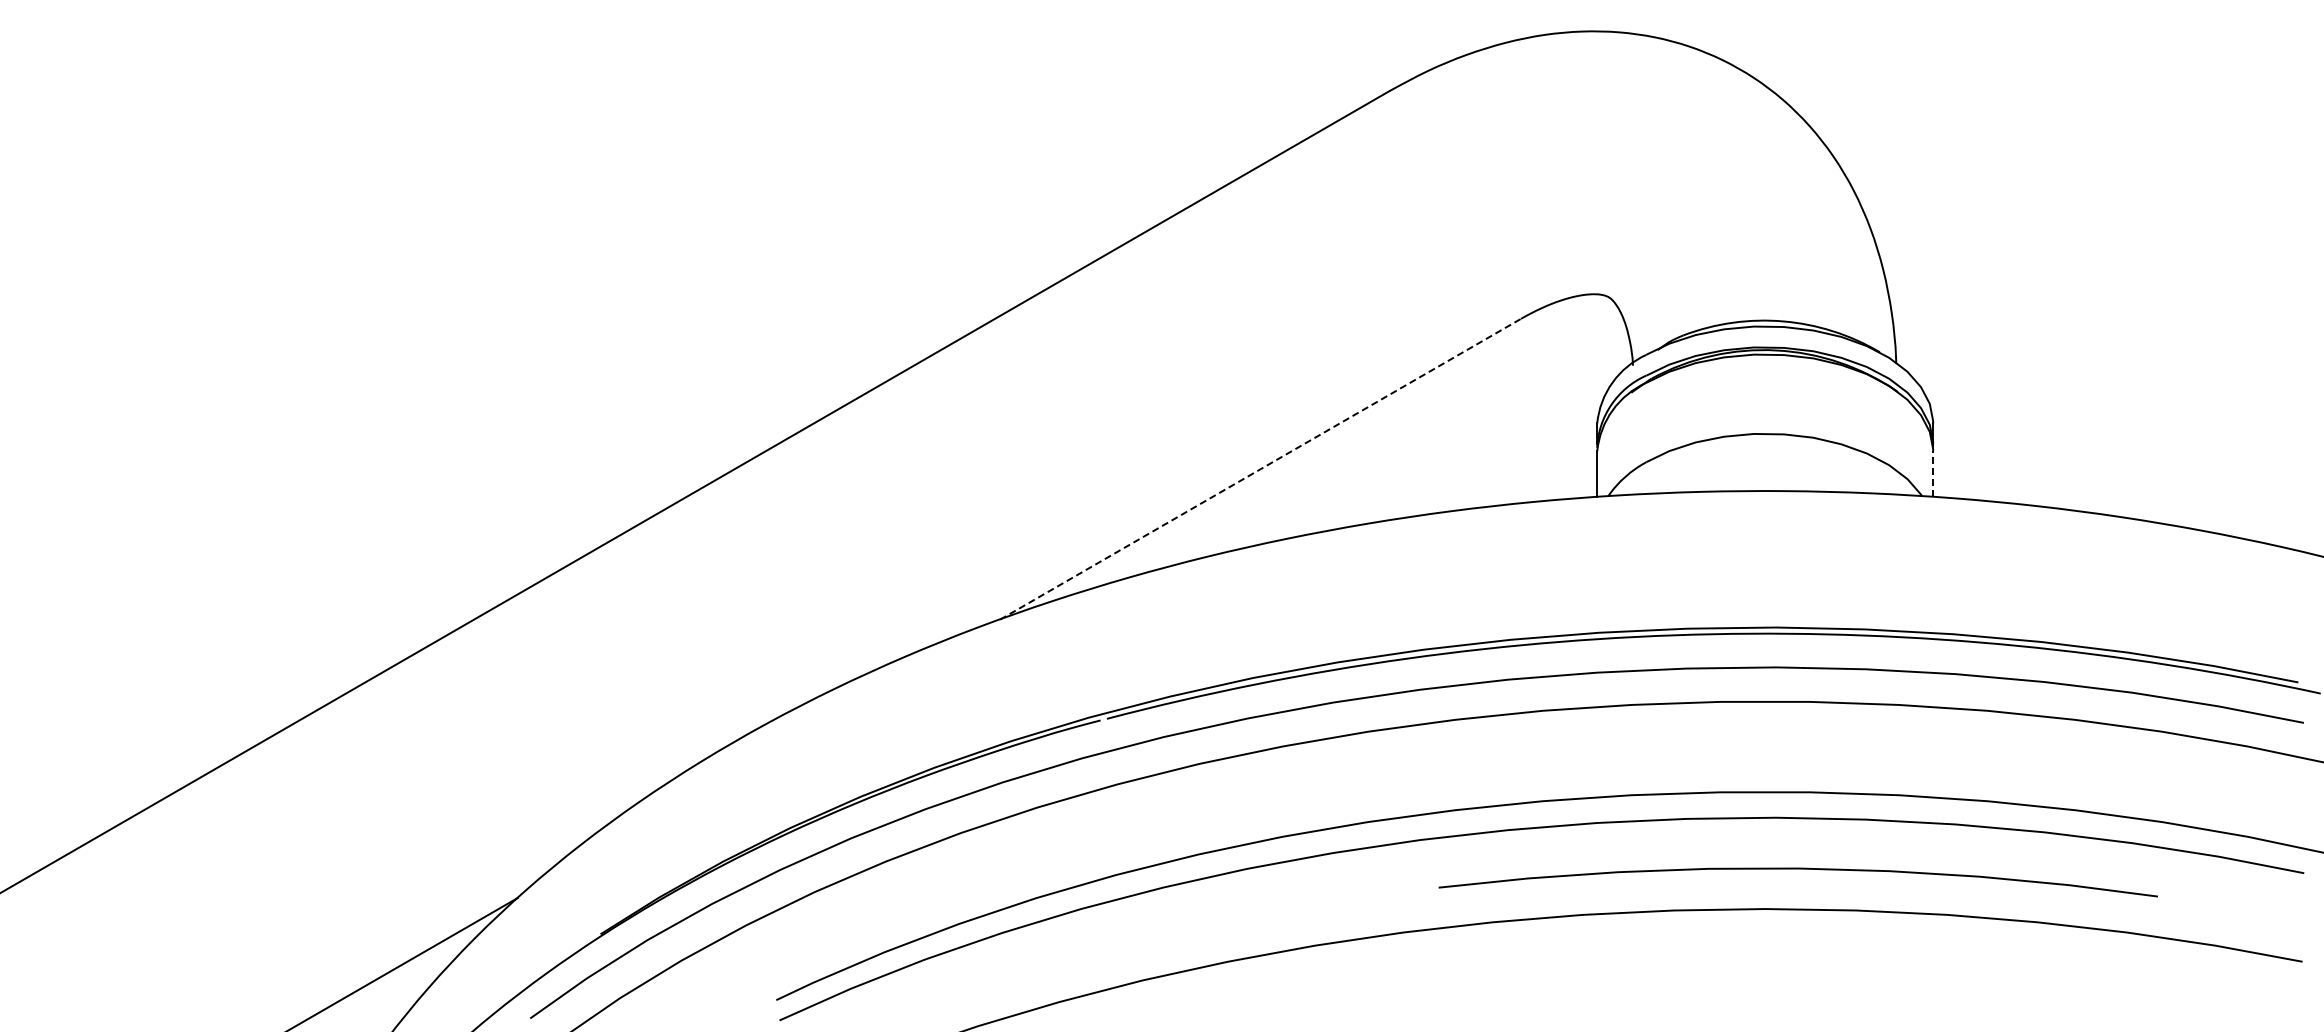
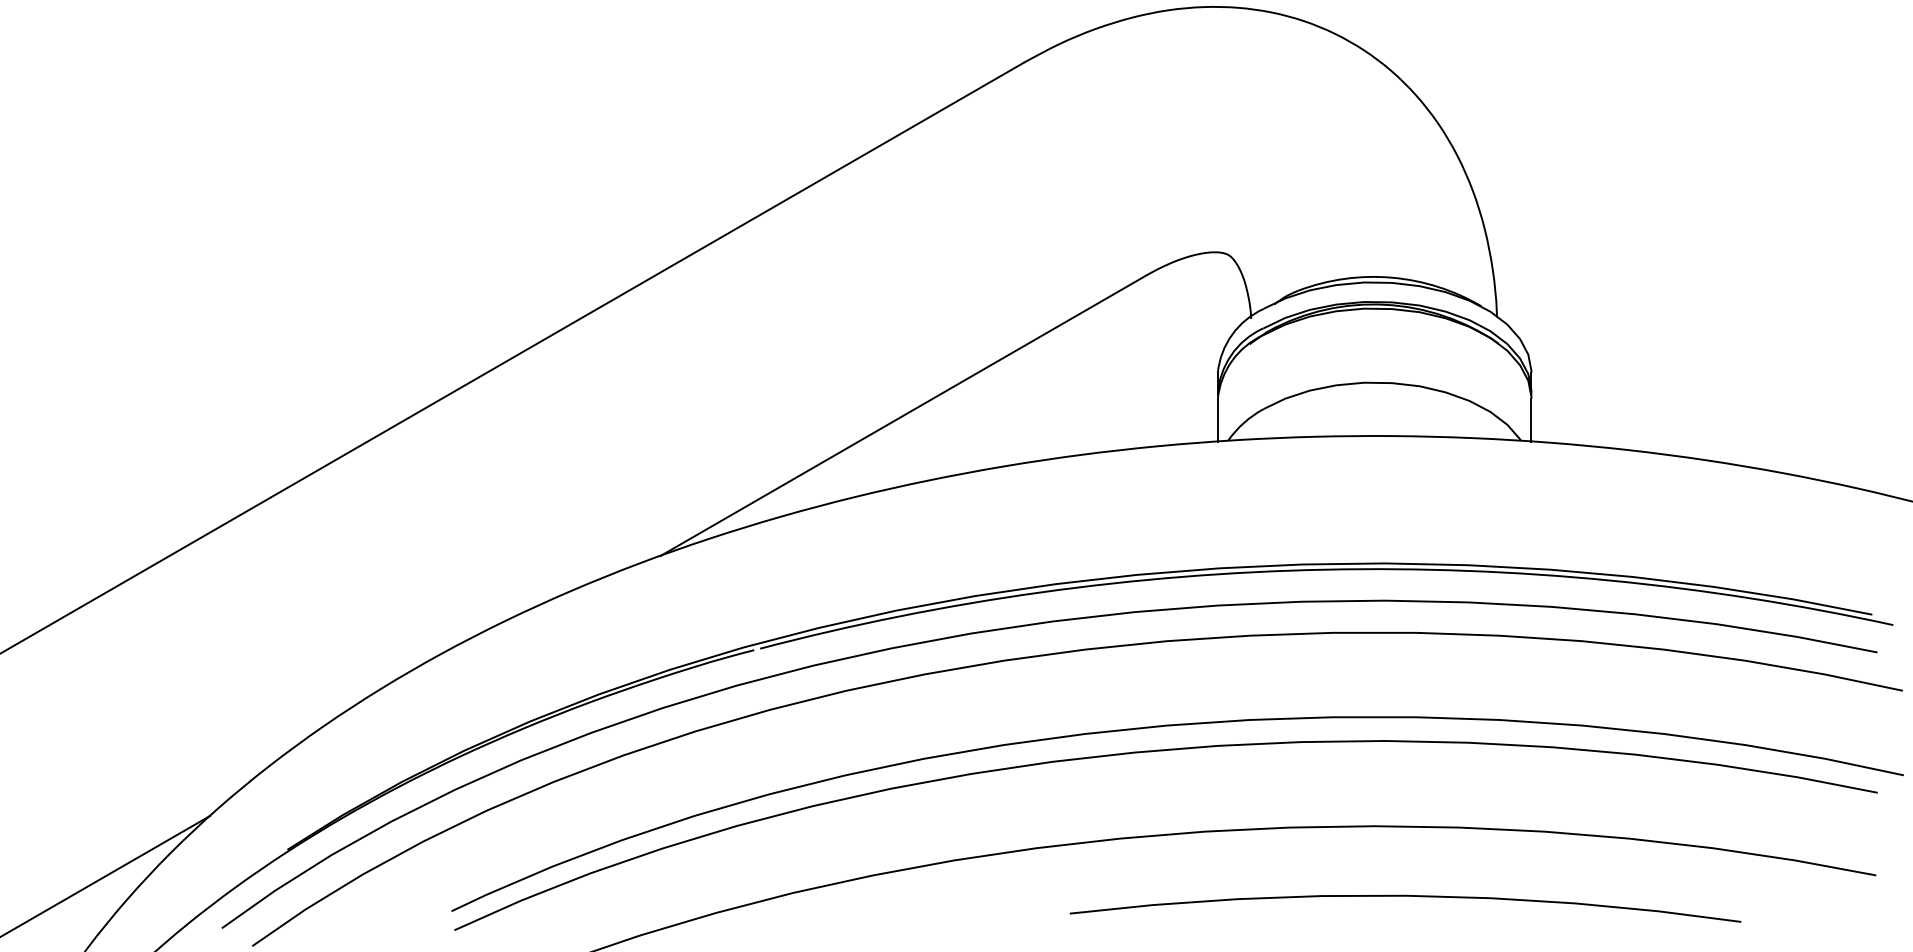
line: (1260, 469) -> (903, 415), dashed -> solid
line: (1933, 474) -> (1531, 420), dashed -> solid
curve: (1797, 869) -> (1404, 896), moved

